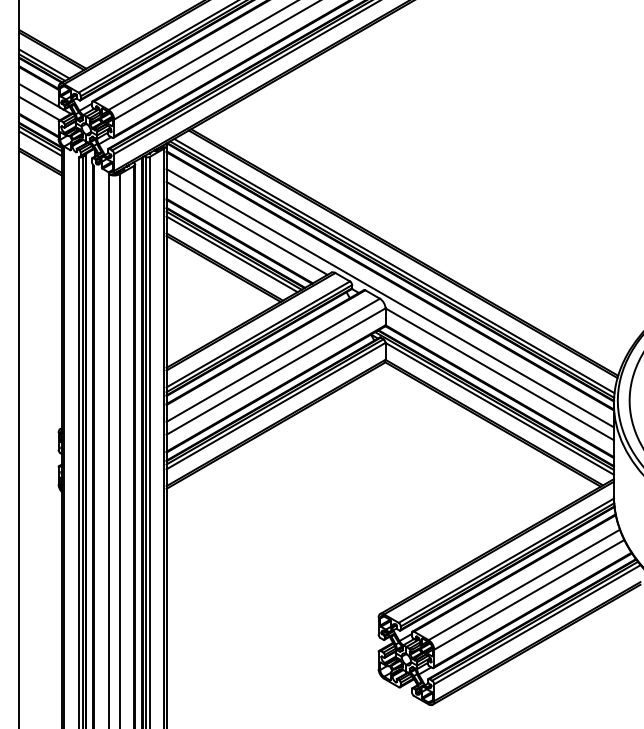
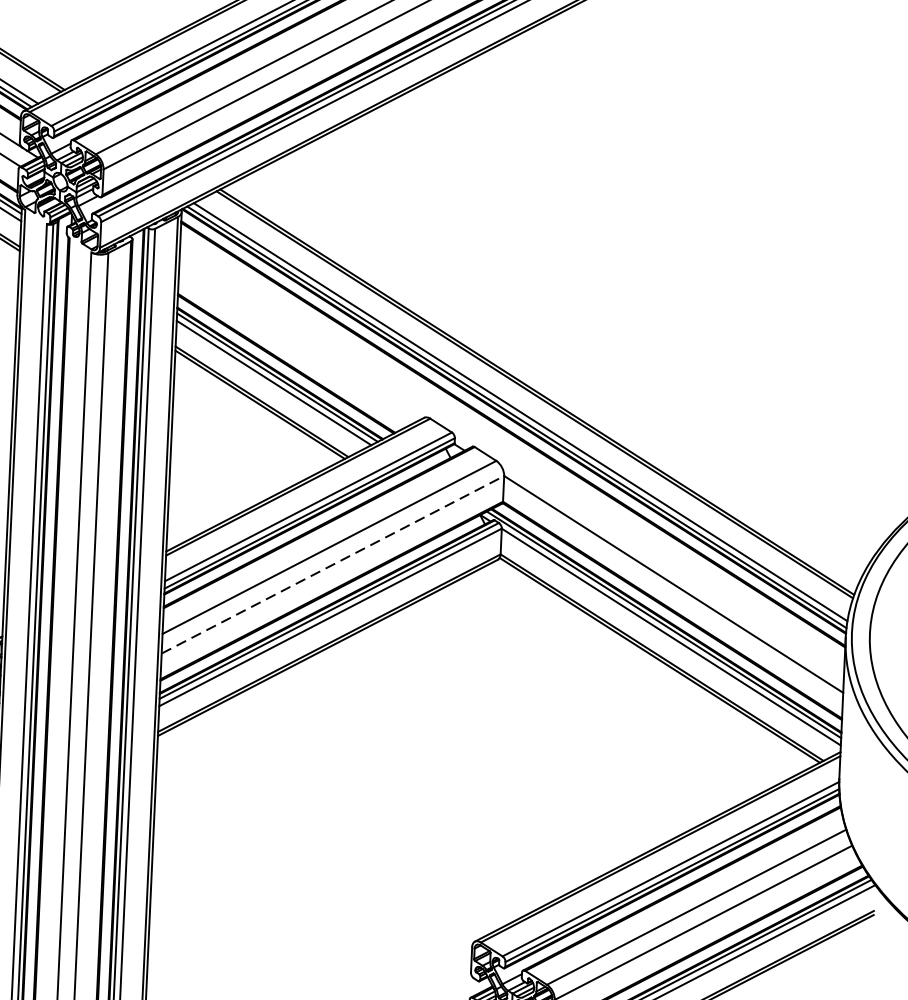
line: (246, 227) -> (297, 343), removed
line: (389, 298) -> (510, 461), removed
line: (276, 371) -> (333, 564), solid -> dashed

